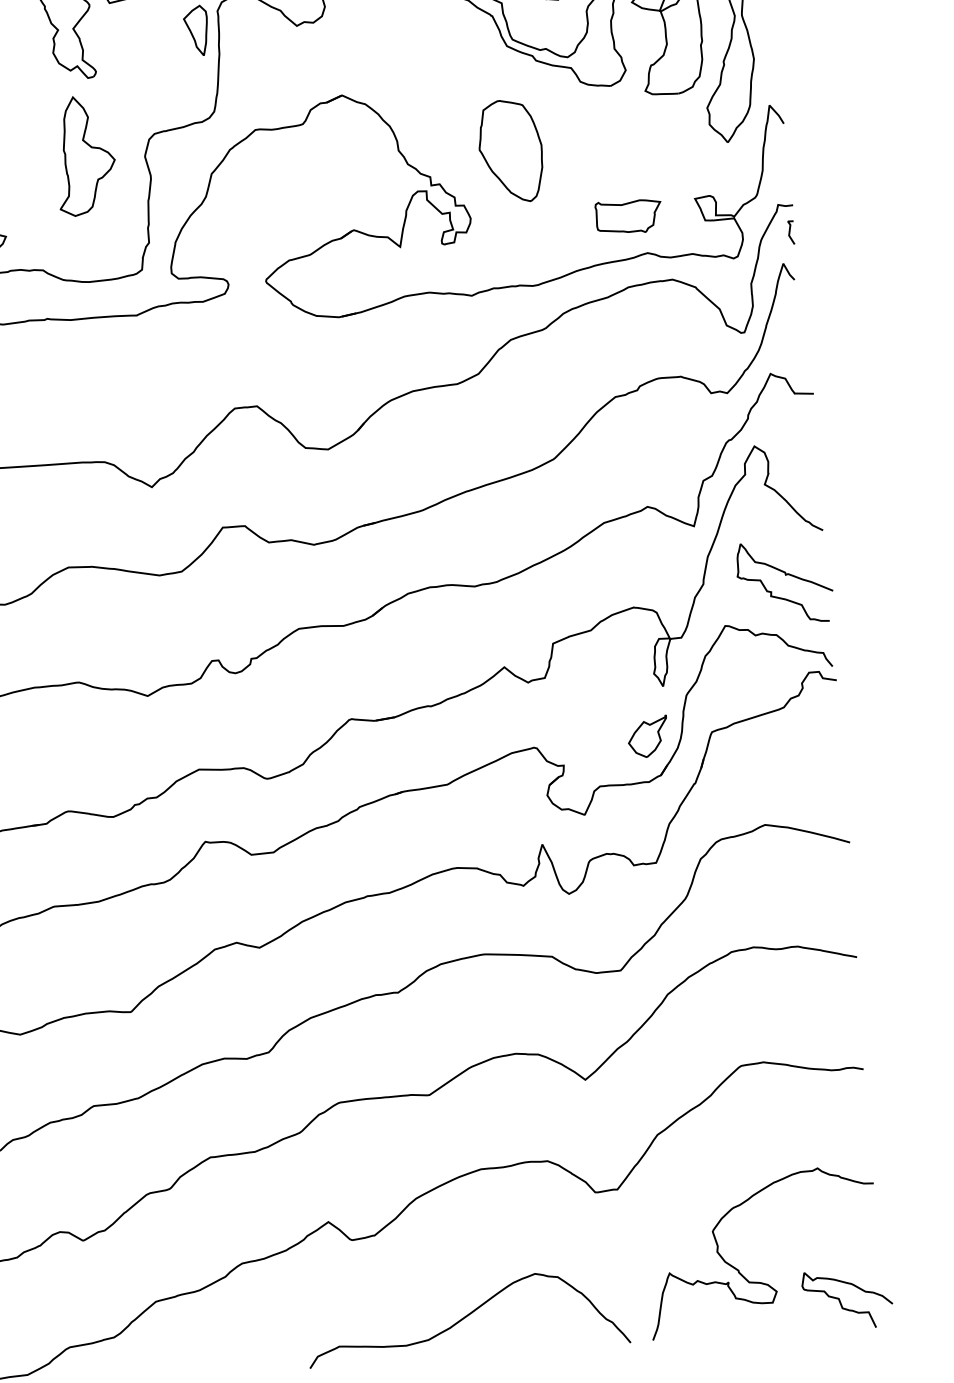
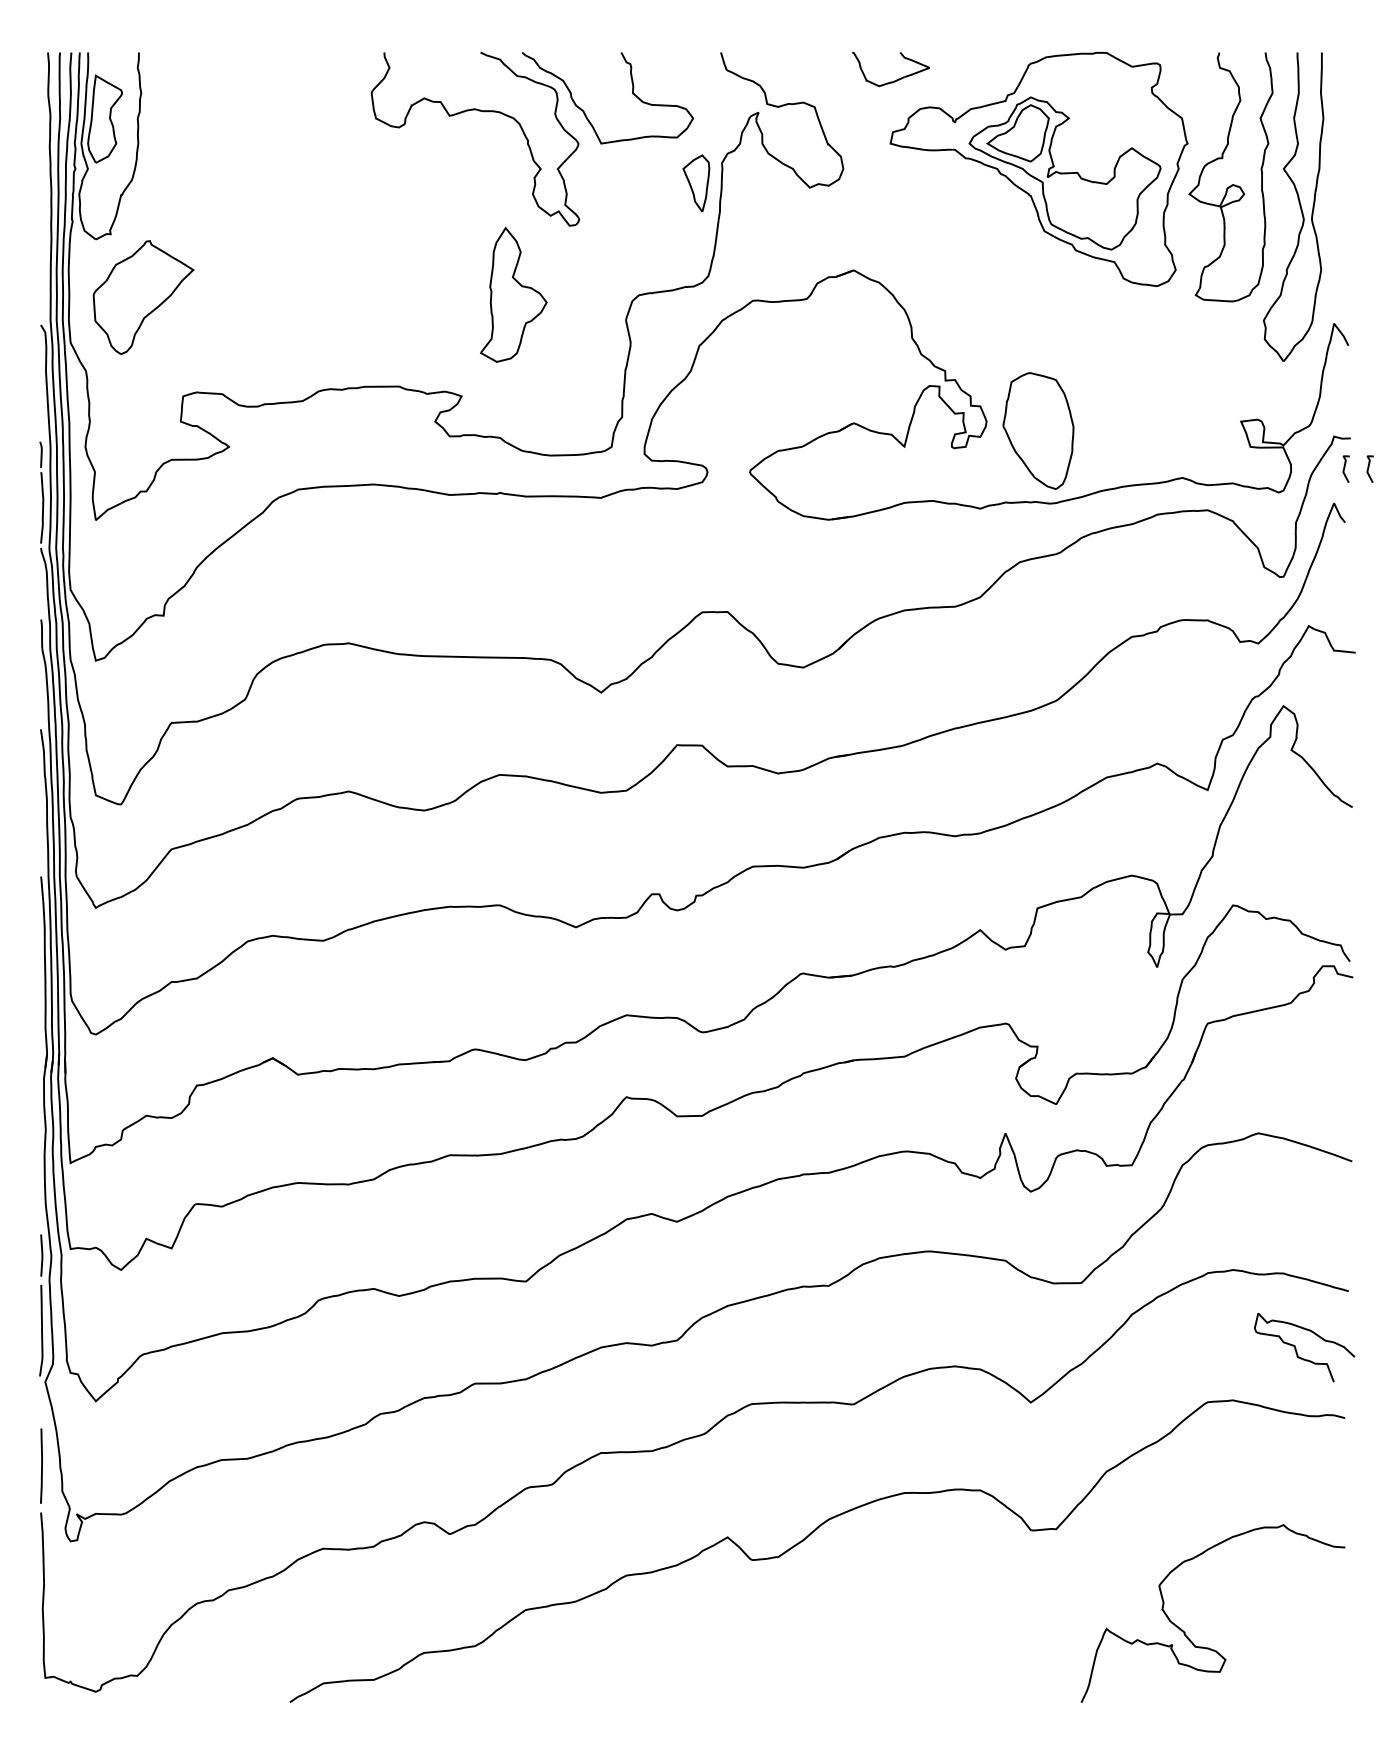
part: (510, 150) -> (1038, 430), moved
part: (84, 155) -> (513, 294), moved
part: (628, 216) -> (1164, 434), removed
line: (811, 230) -> (1369, 468), added
curve: (785, 575) -> (1305, 854), removed
part: (648, 736) -> (1135, 1022), removed
curve: (840, 1300) -> (1296, 1348), moved
curve: (466, 1317) -> (873, 1658), removed

